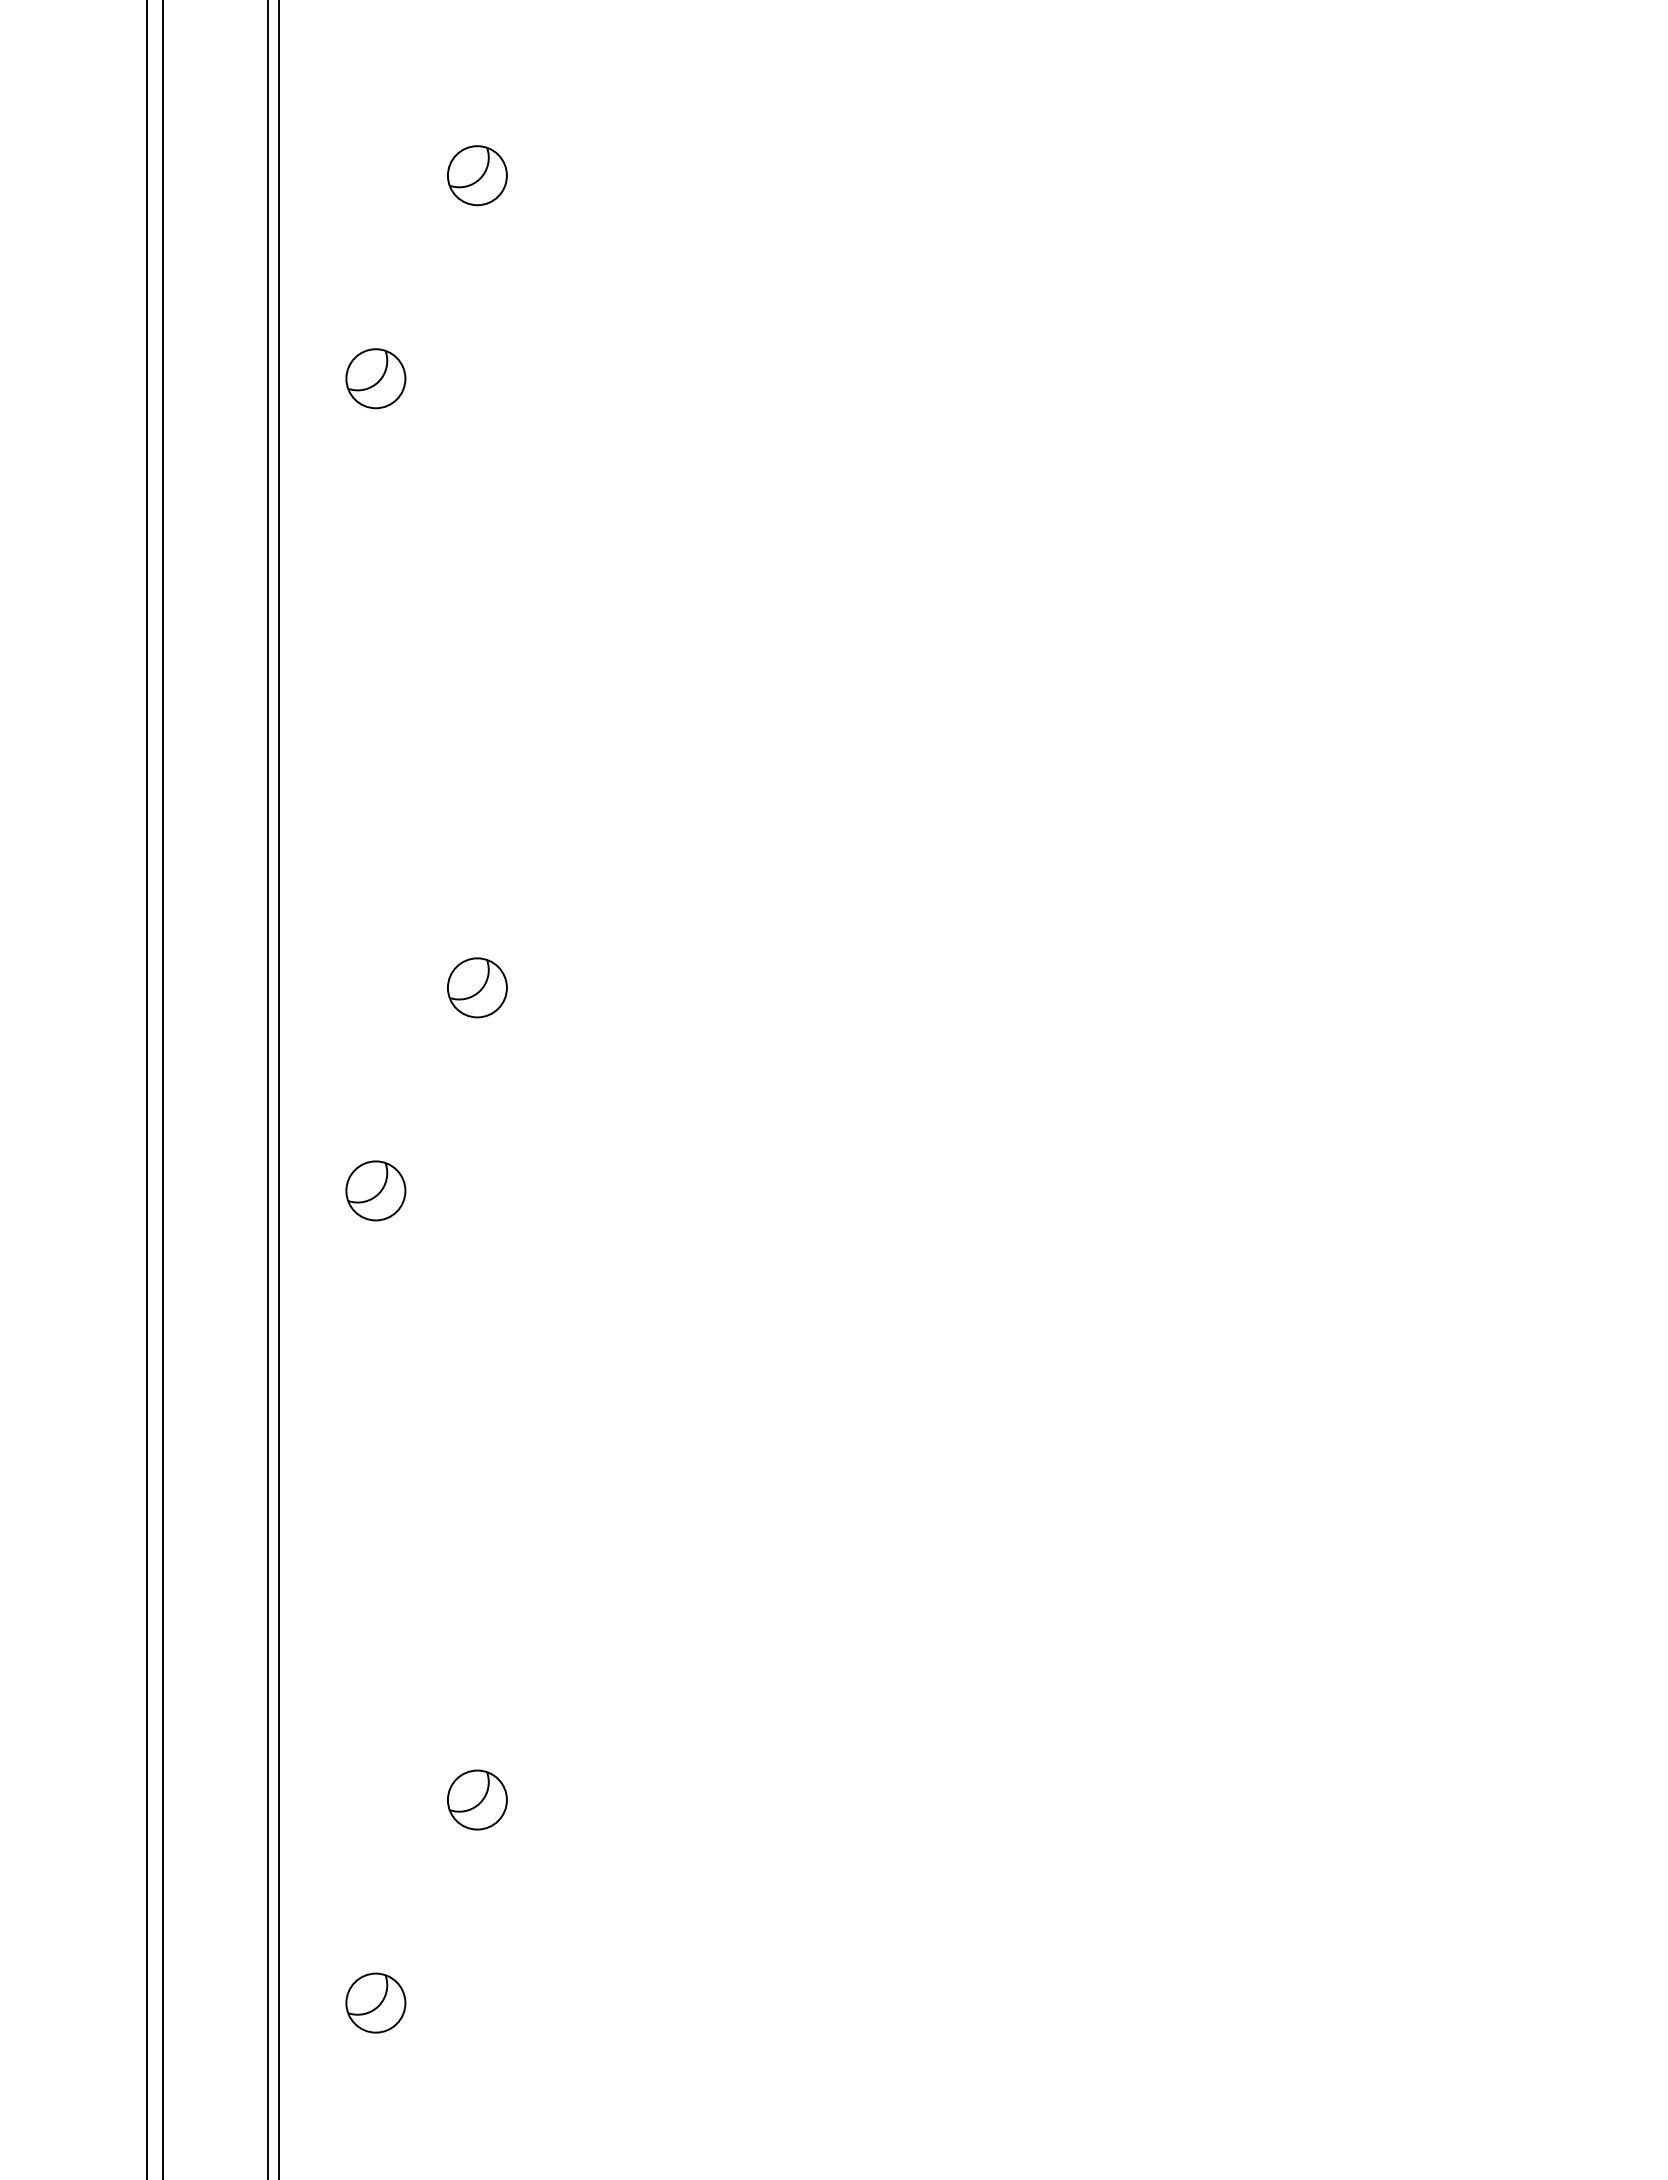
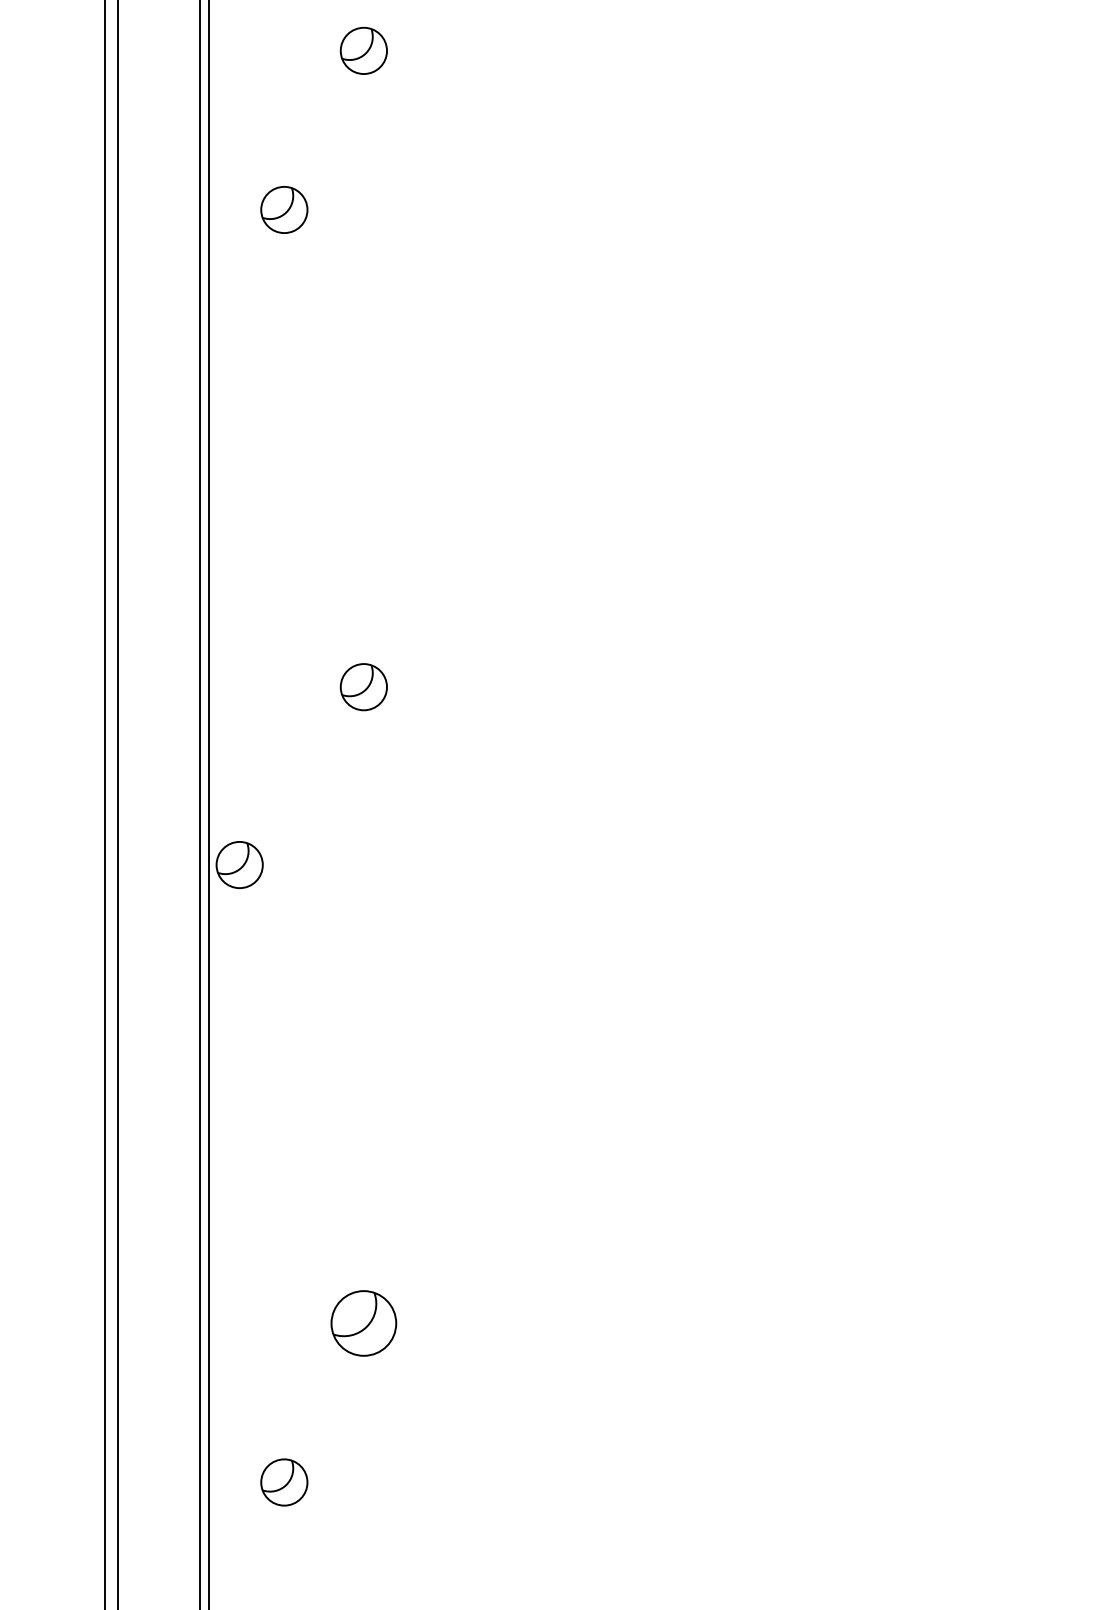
part: (375, 1190) -> (239, 864), moved
part: (477, 1799) -> (363, 1322), size x1.4

